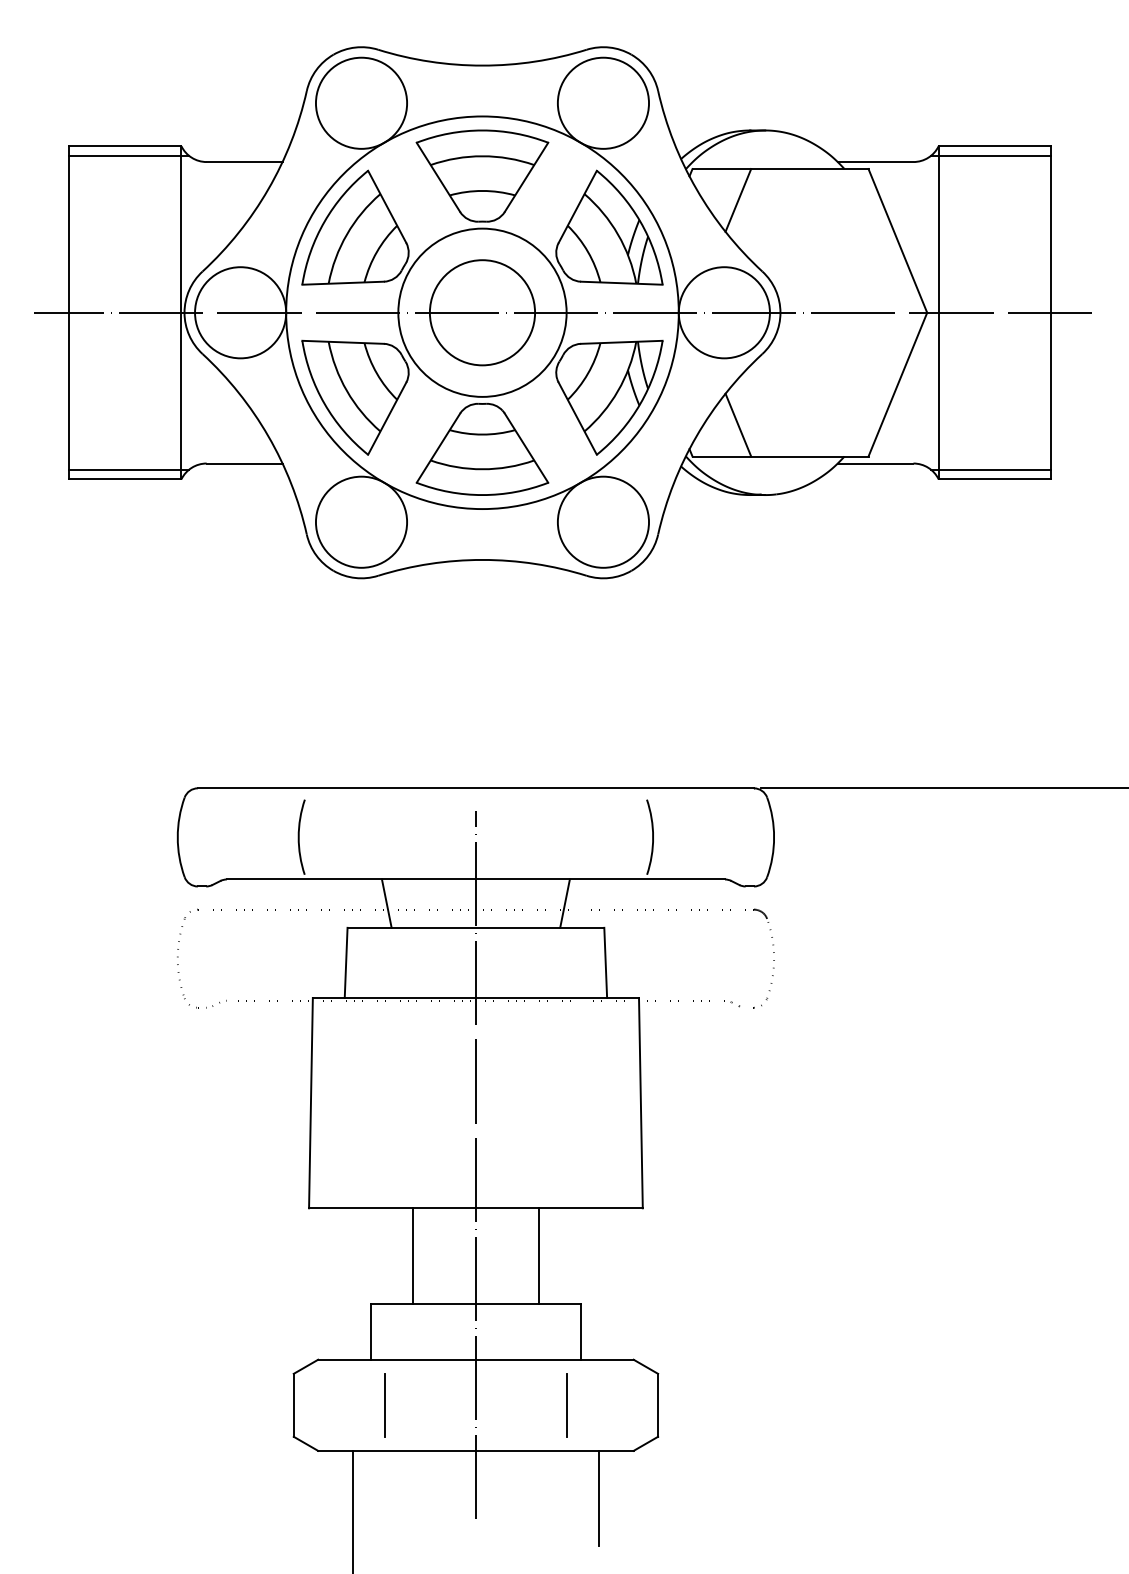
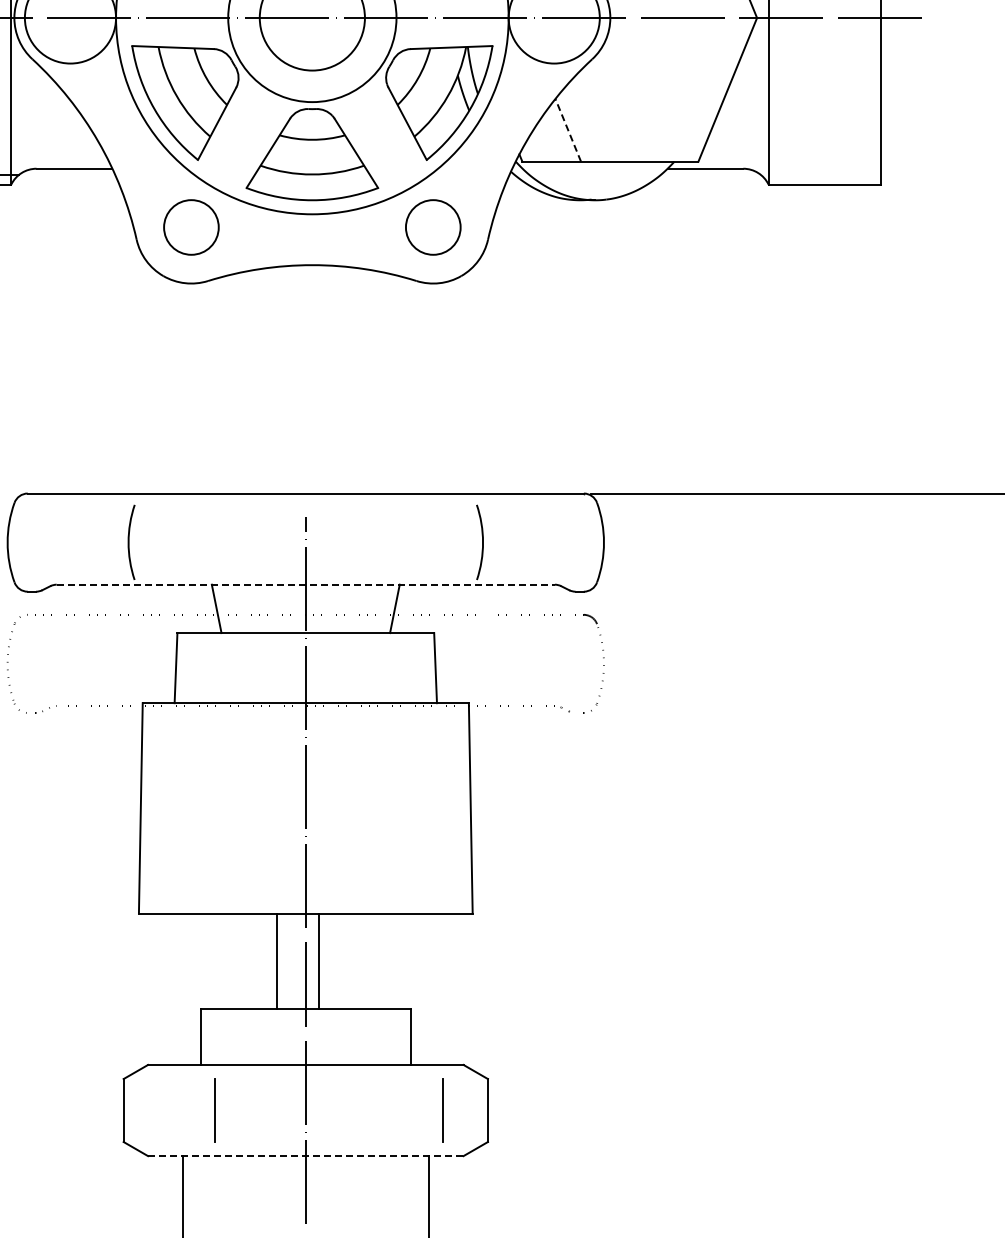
line: (738, 425) -> (568, 130), solid -> dashed
line: (990, 469) -> (820, 174), removed
circle: (361, 521) -> (191, 226), size x0.6
circle: (603, 521) -> (433, 226), size x0.6
line: (476, 879) -> (306, 584), solid -> dashed
line: (412, 1255) -> (276, 960), moved
line: (539, 1255) -> (319, 960), moved
line: (566, 1405) -> (442, 1110), moved
line: (475, 1450) -> (305, 1155), solid -> dashed

